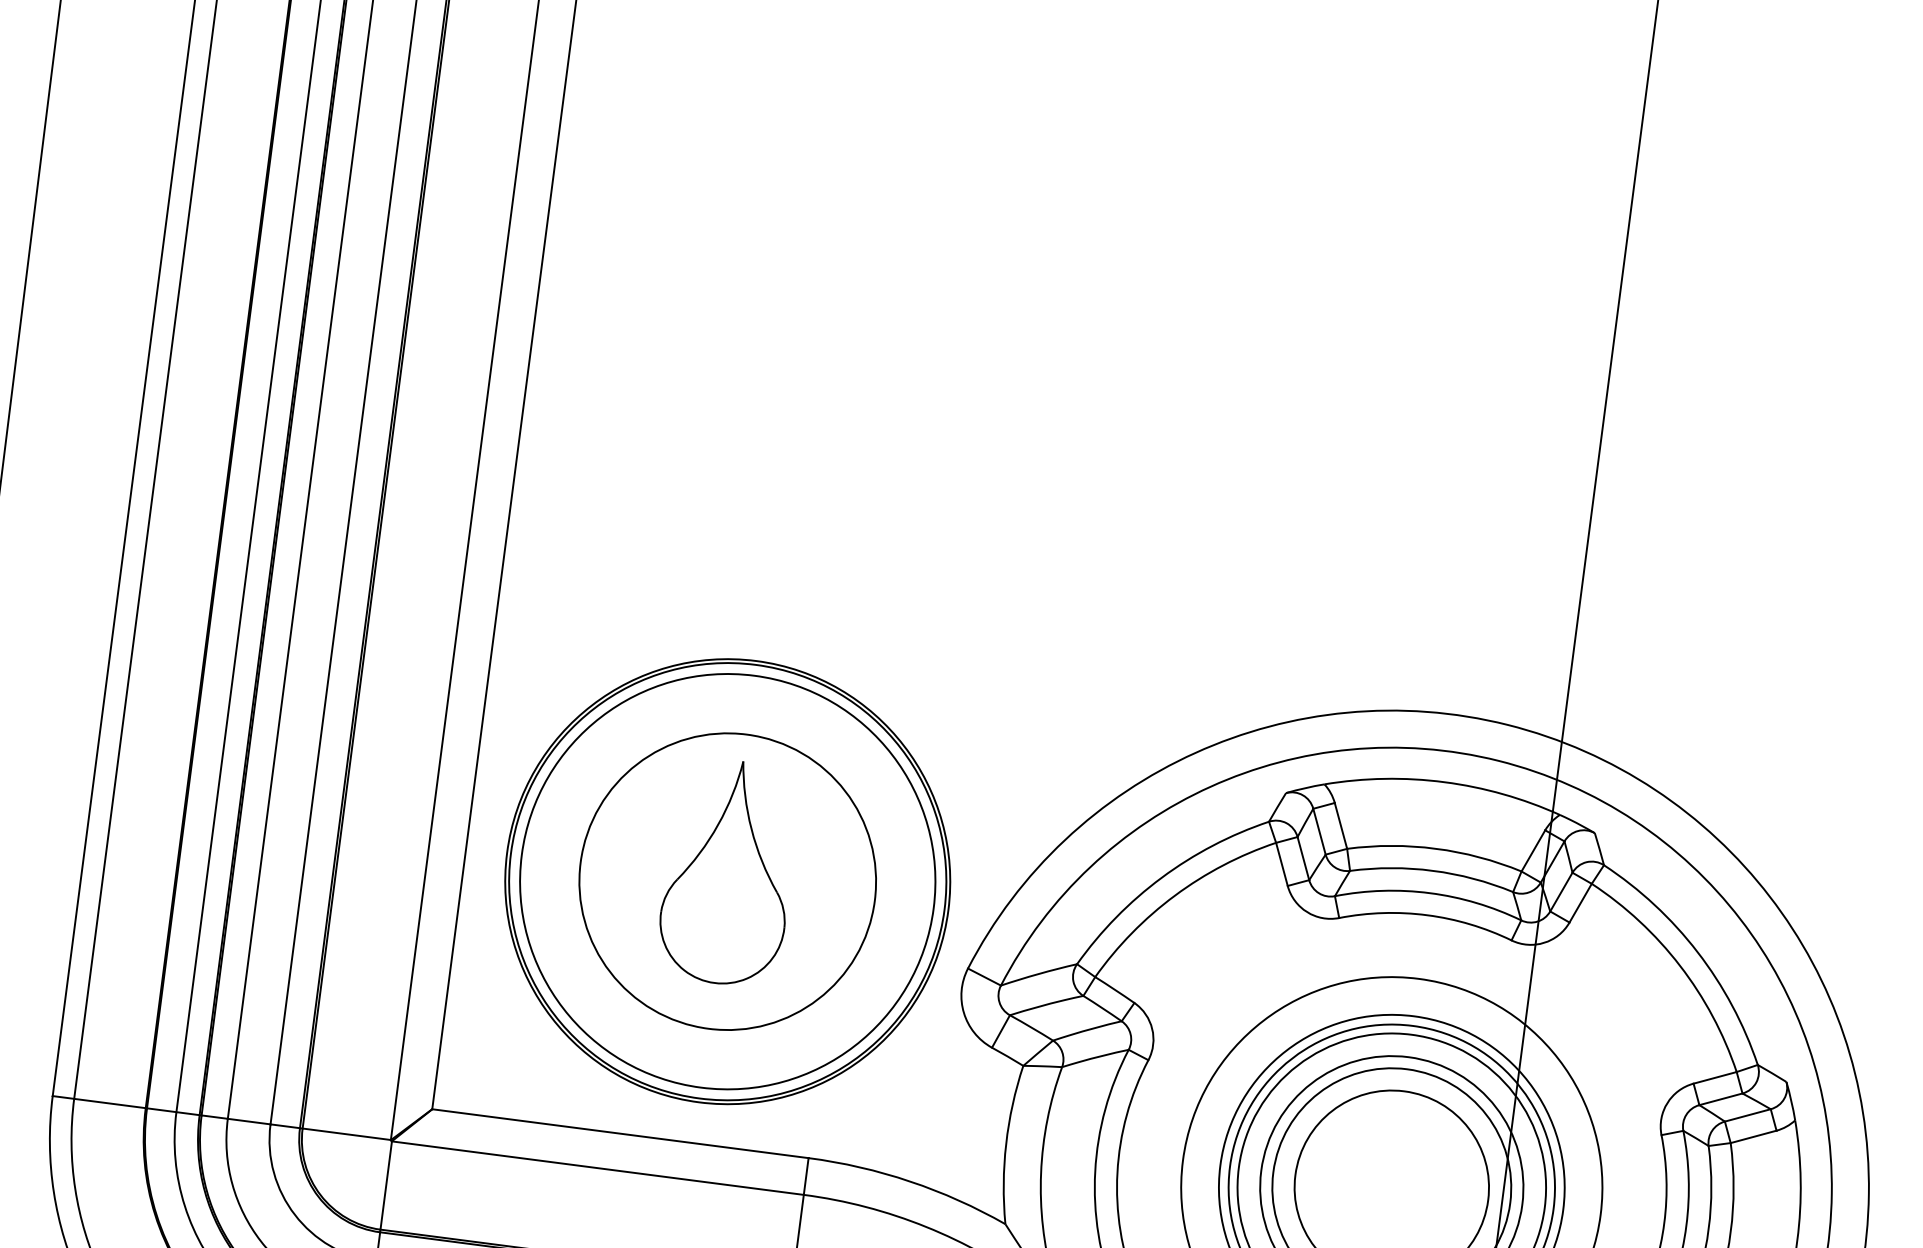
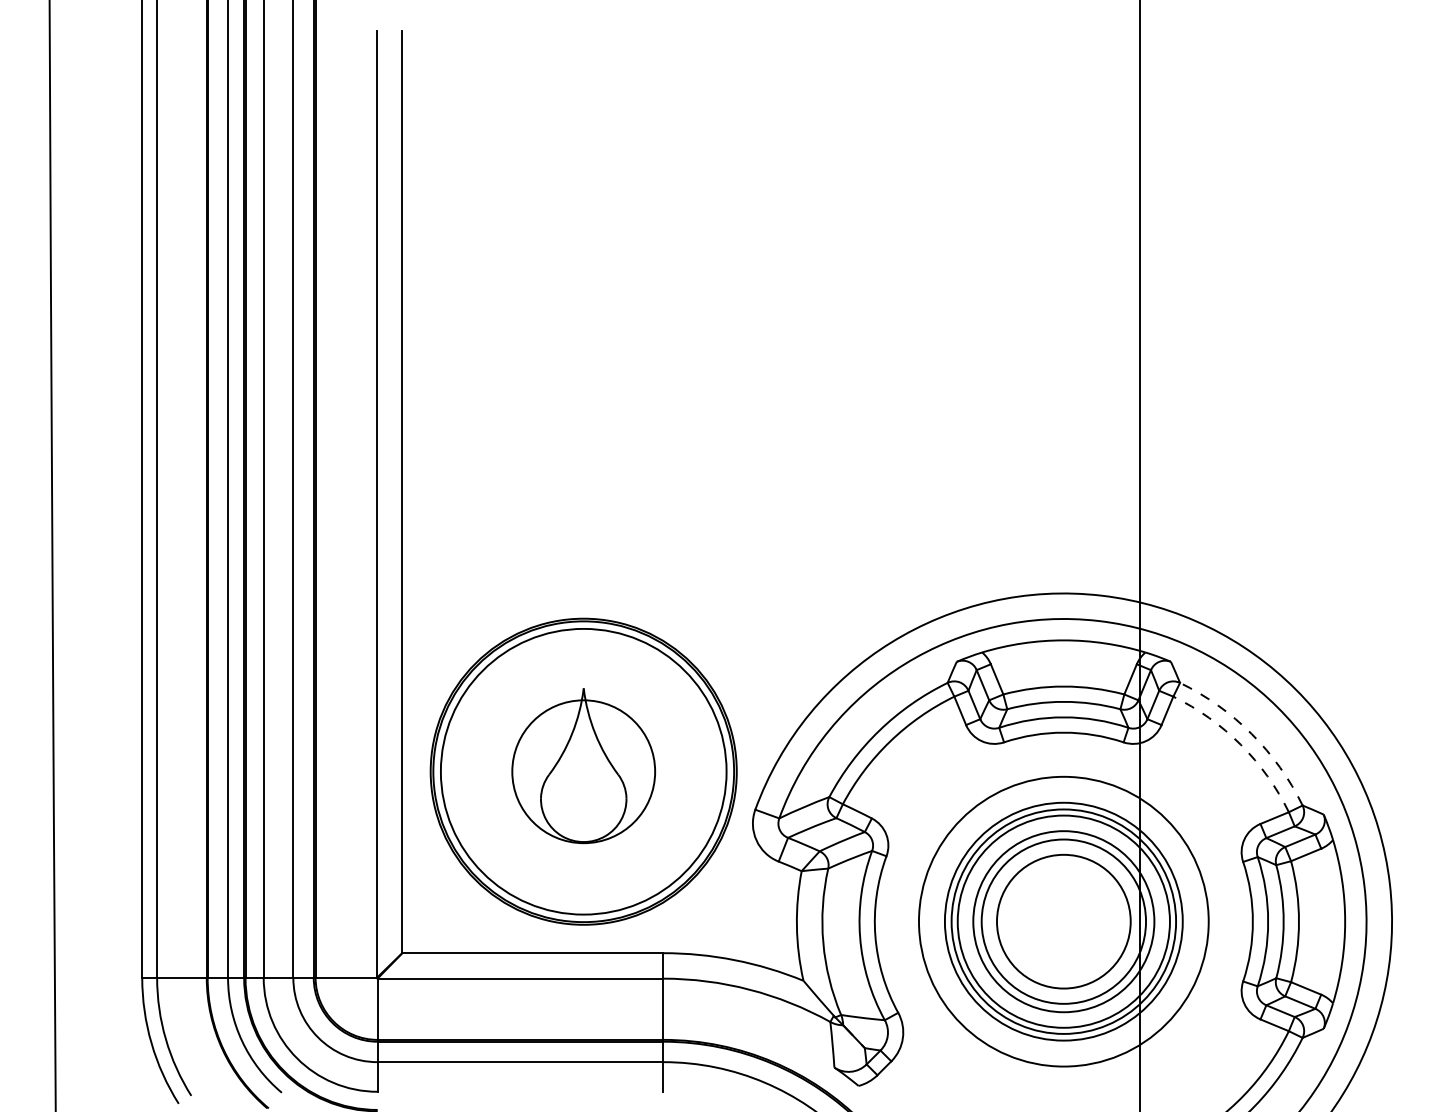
circle: (727, 881) -> (583, 771), size x0.7
arc: (1697, 951) -> (1251, 733), solid -> dashed
arc: (1679, 965) -> (1240, 744), solid -> dashed

